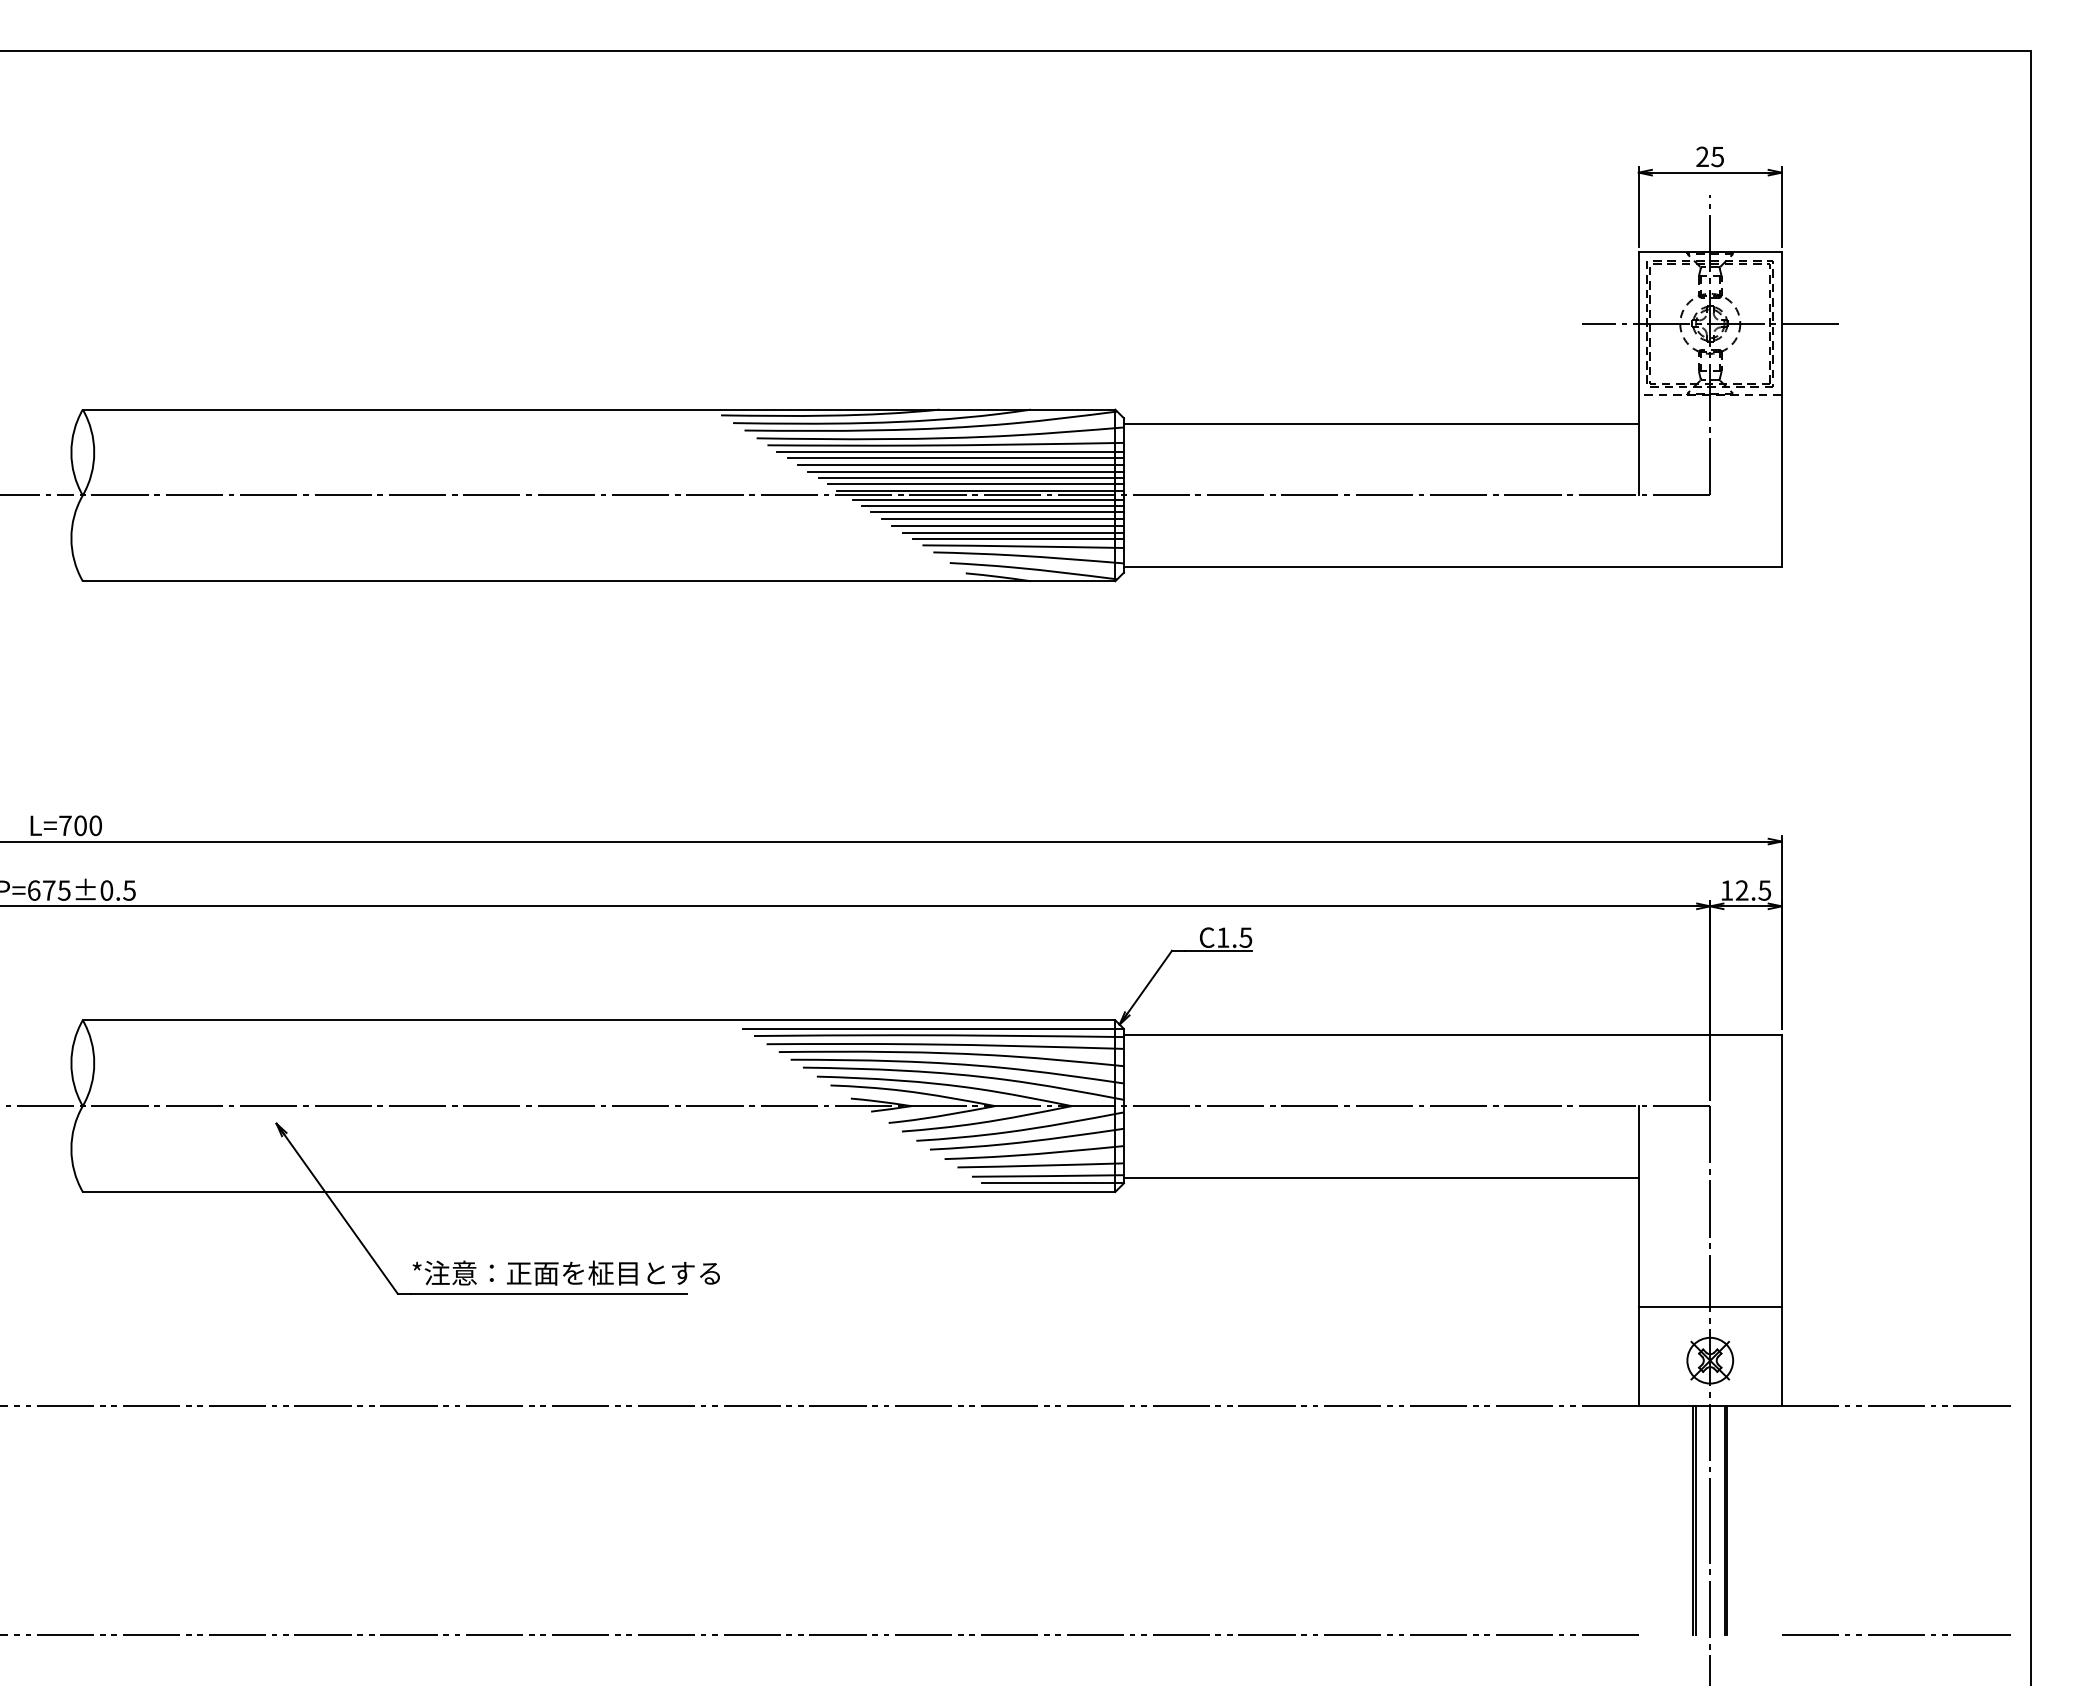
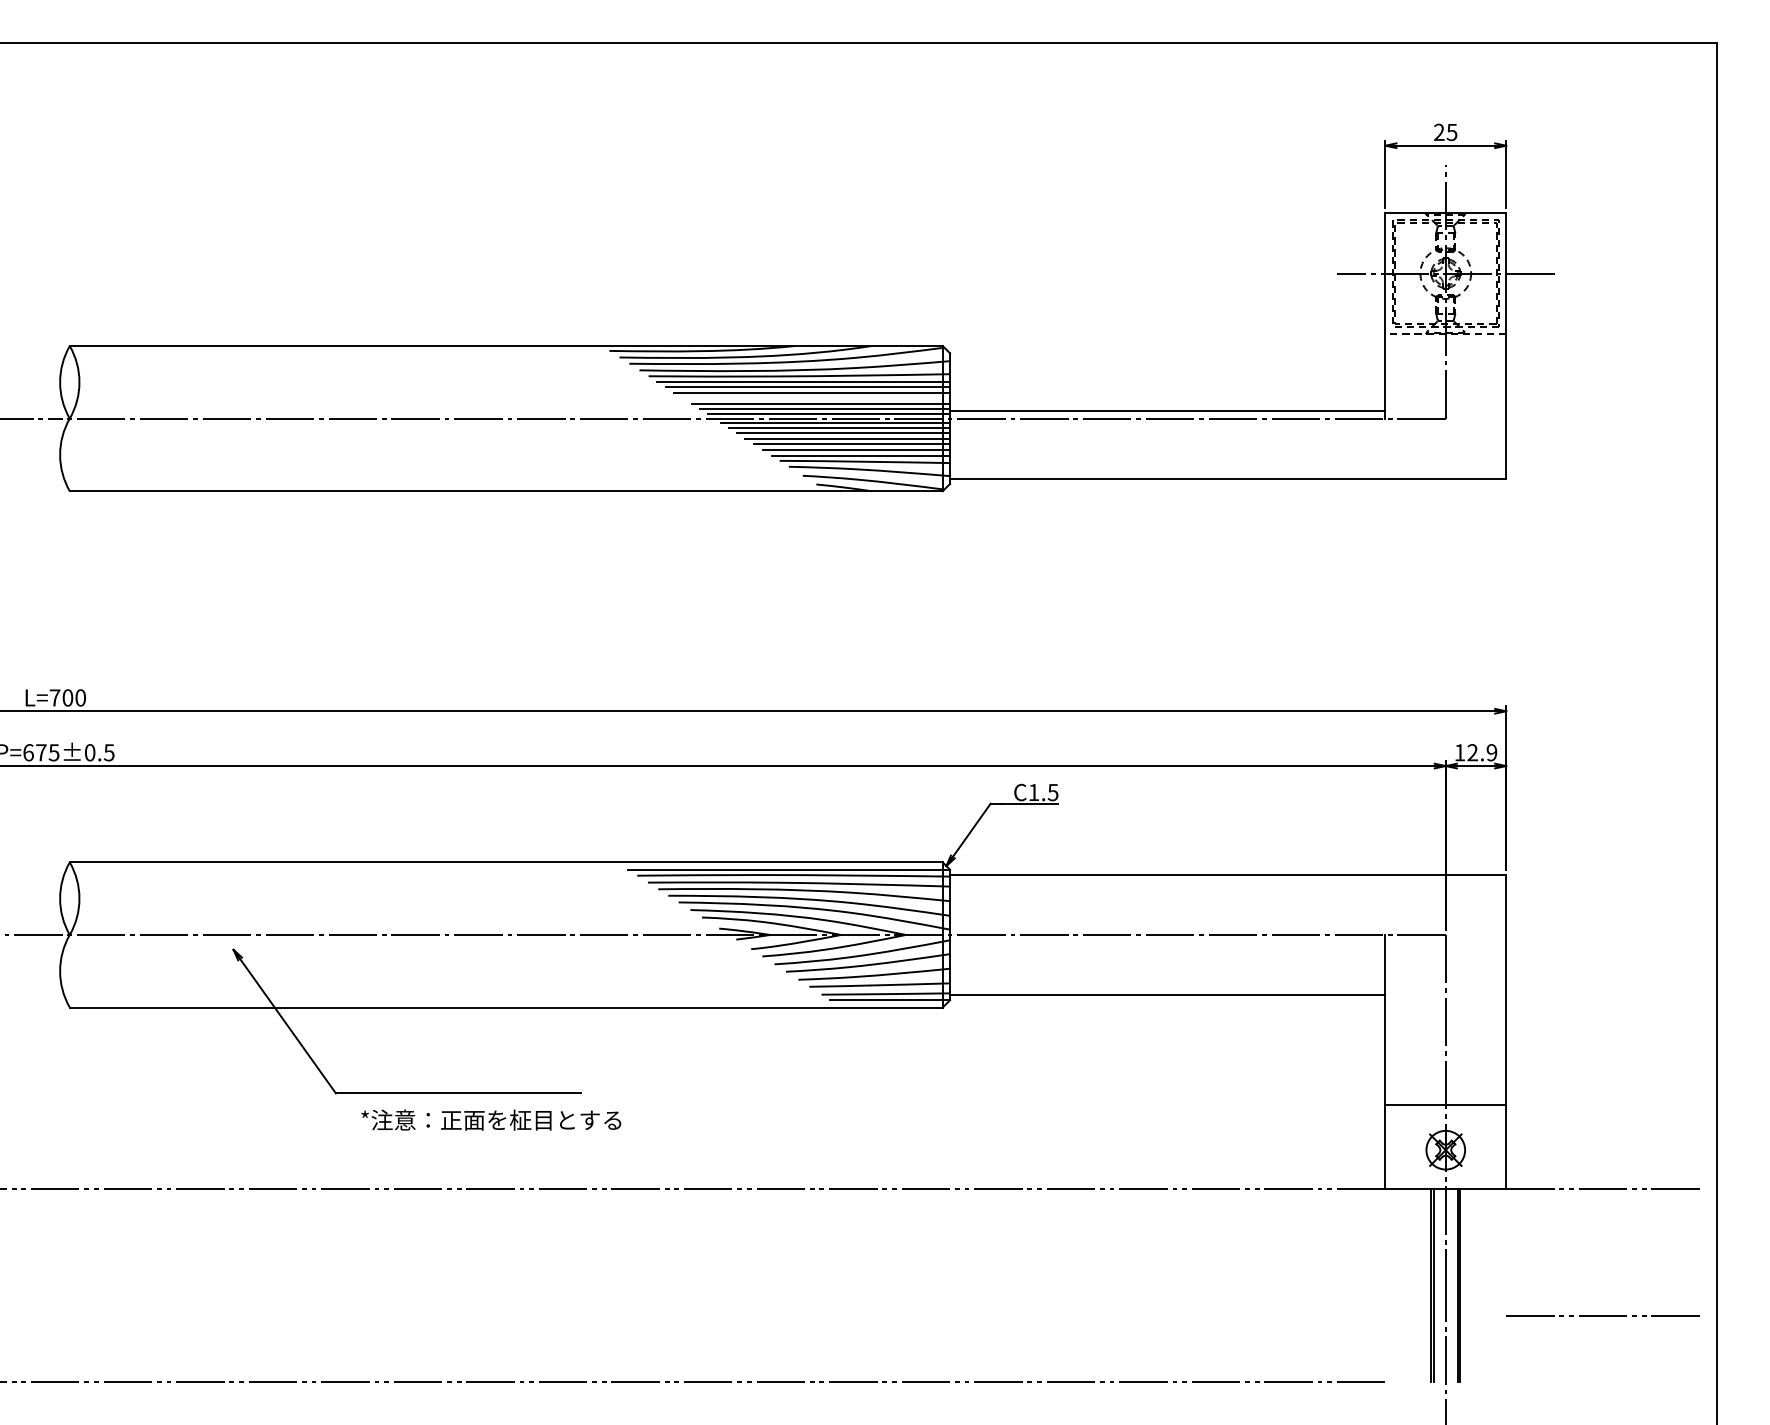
line: (1380, 423) -> (1166, 410), moved
line: (965, 471) -> (816, 398), removed
text: (1764, 890) -> (1491, 752), 12.5 -> 12.9
text: (565, 1272) -> (490, 1119), moved
line: (1896, 1634) -> (1603, 1314), moved

